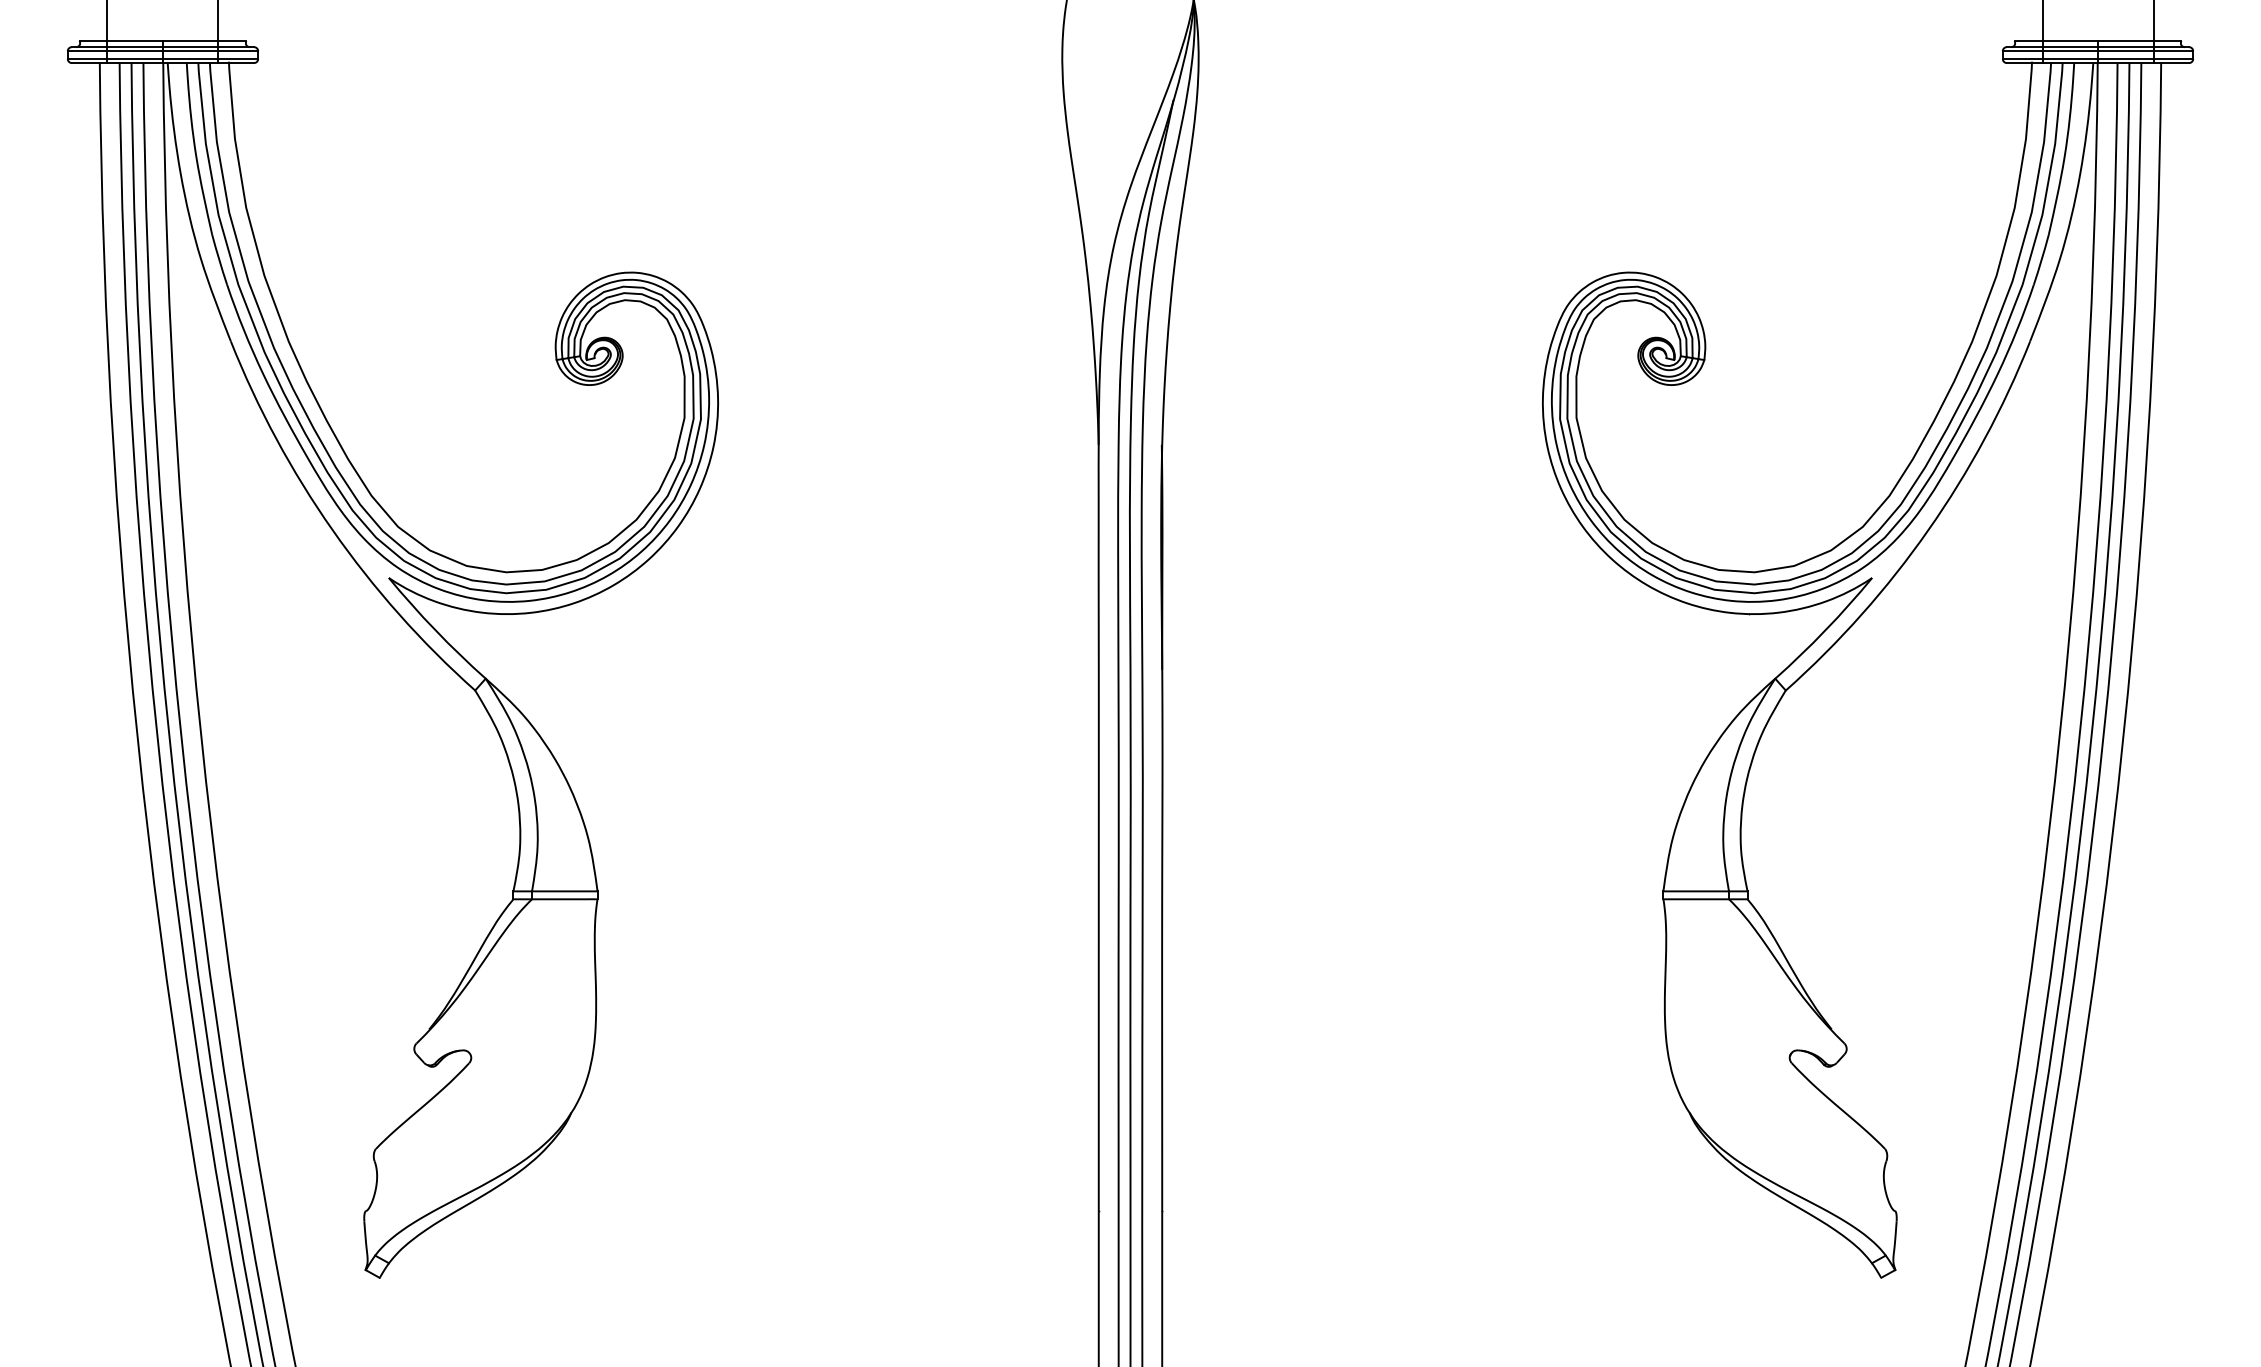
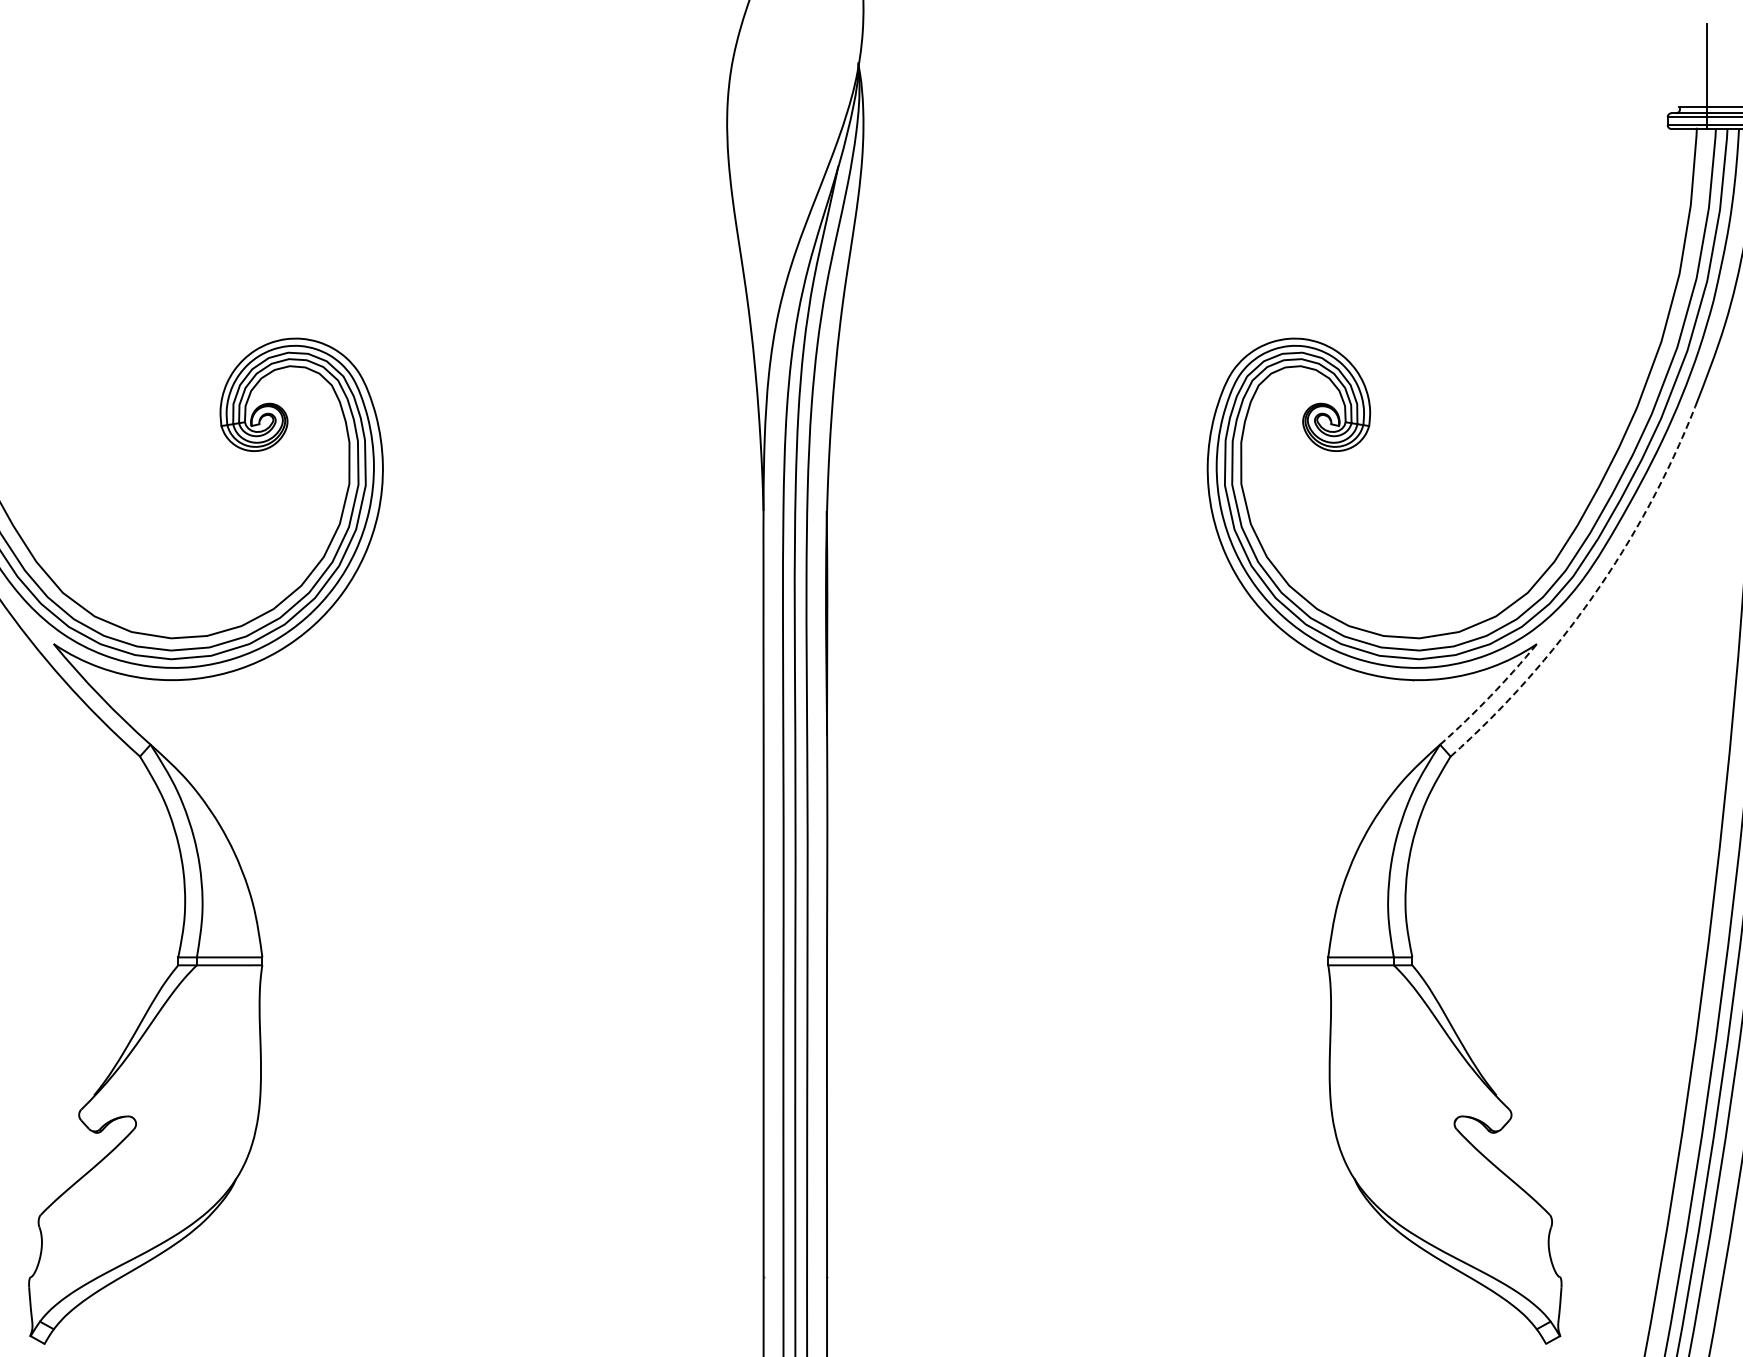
arc: (1928, 530) -> (1593, 596), solid -> dashed
arc: (1825, 630) -> (1490, 696), solid -> dashed

